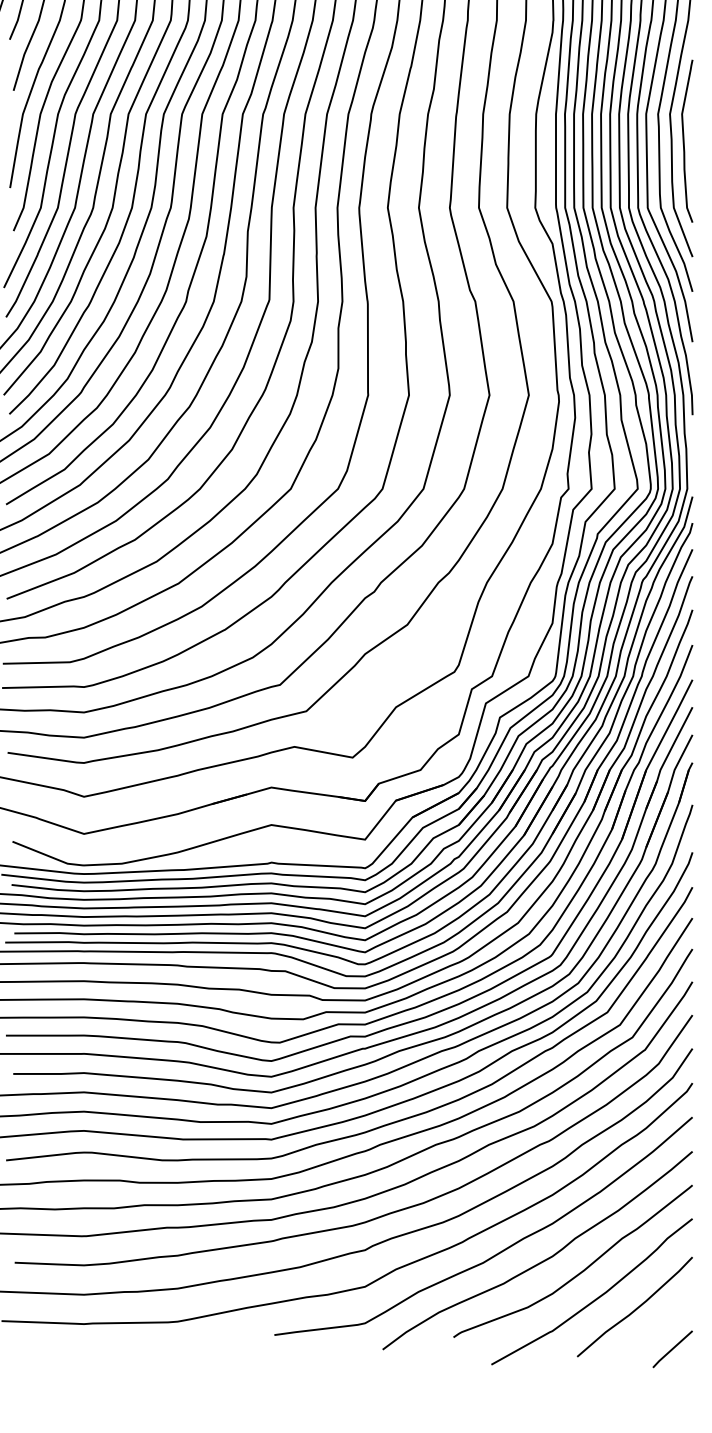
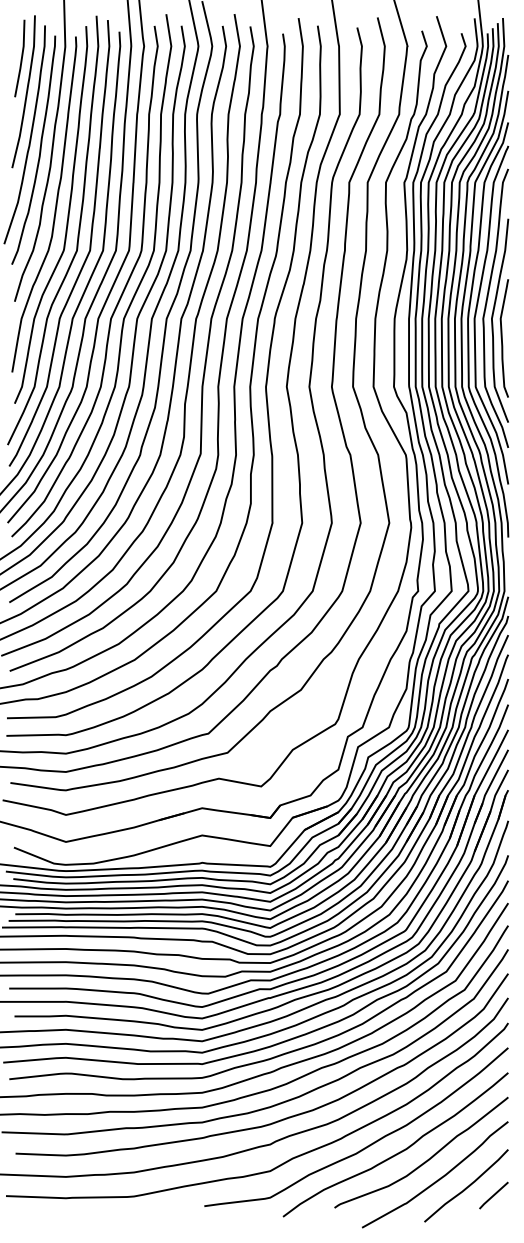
line: (672, 1349) -> (493, 1195), moved

